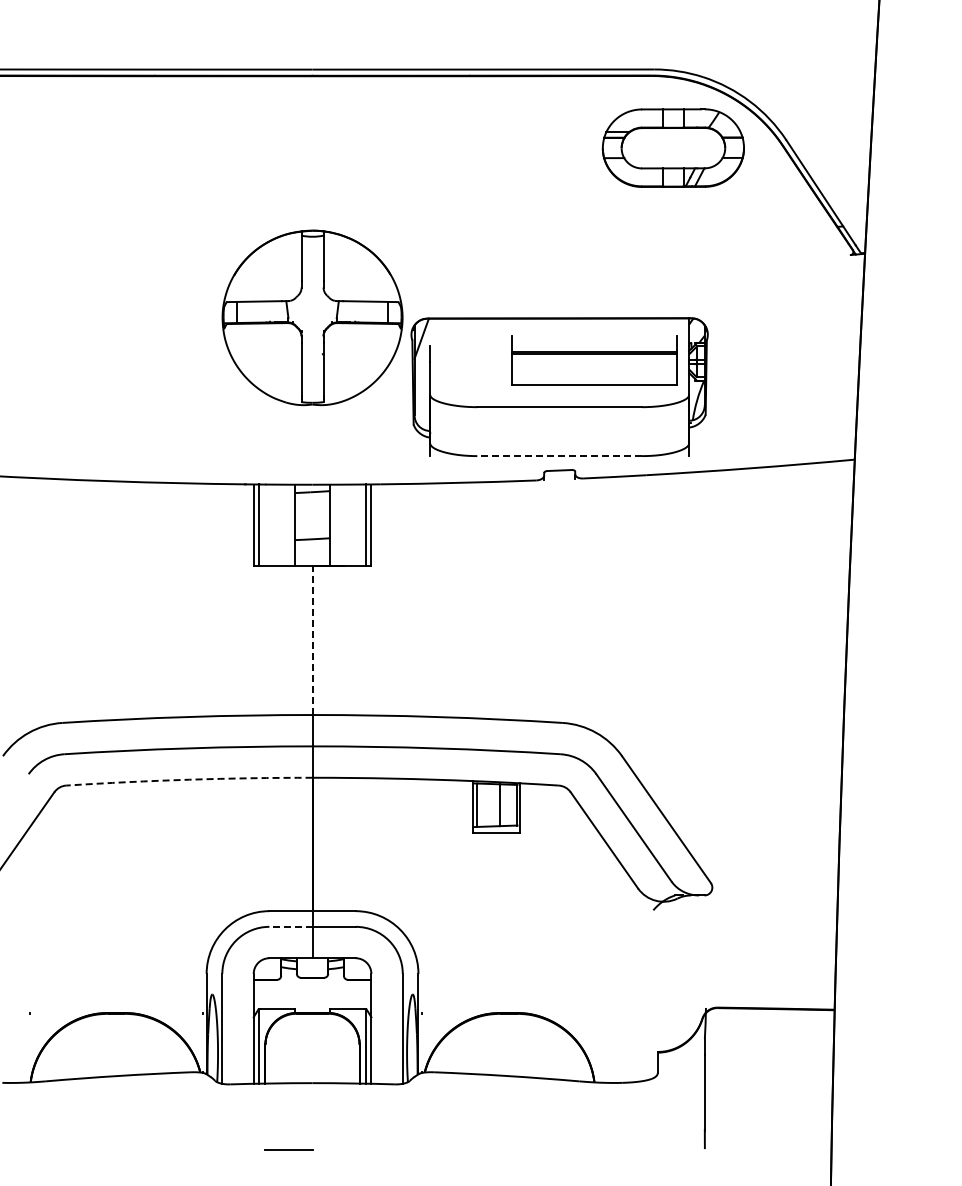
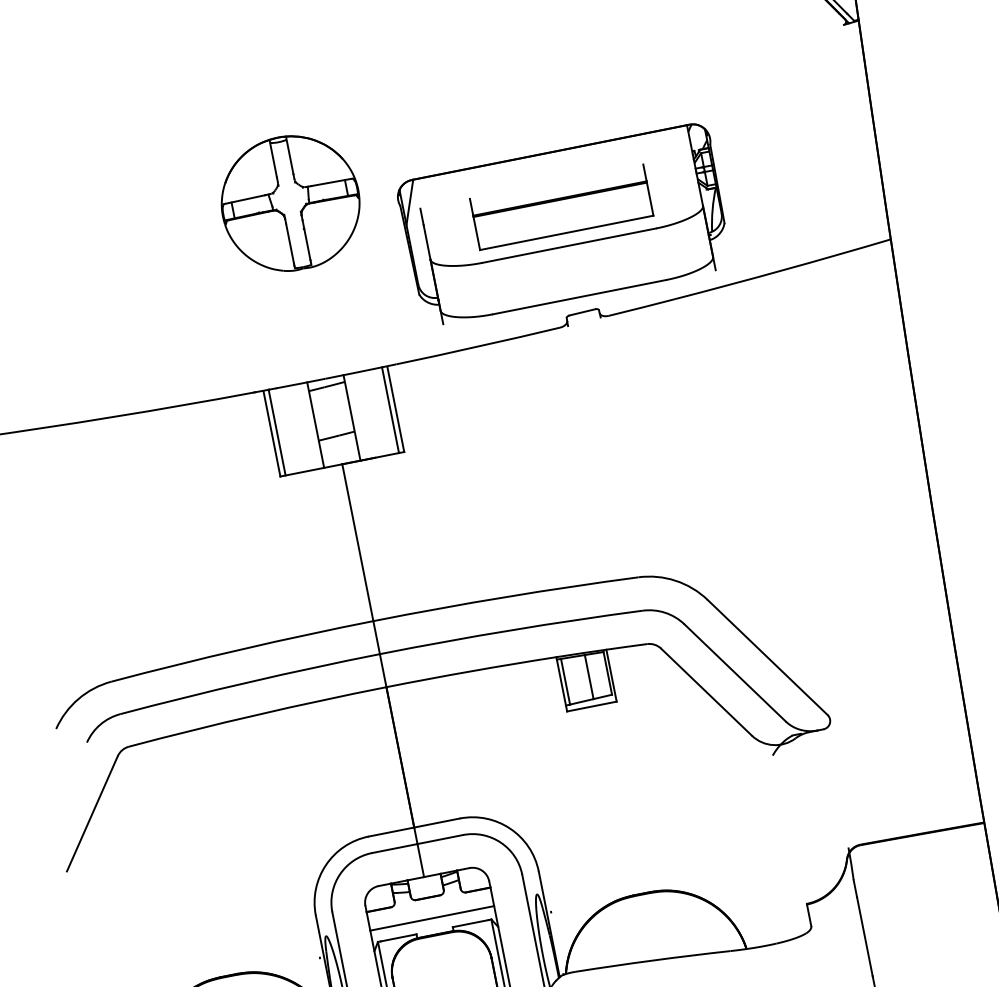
part: (312, 317) -> (290, 202), size x0.71
part: (594, 360) -> (561, 207), moved
line: (559, 456) -> (579, 297), dashed -> solid
line: (312, 640) -> (357, 542), dashed -> solid
arc: (189, 779) -> (257, 714), dashed -> solid
line: (290, 926) -> (394, 848), dashed -> solid
line: (312, 997) -> (432, 918), added

